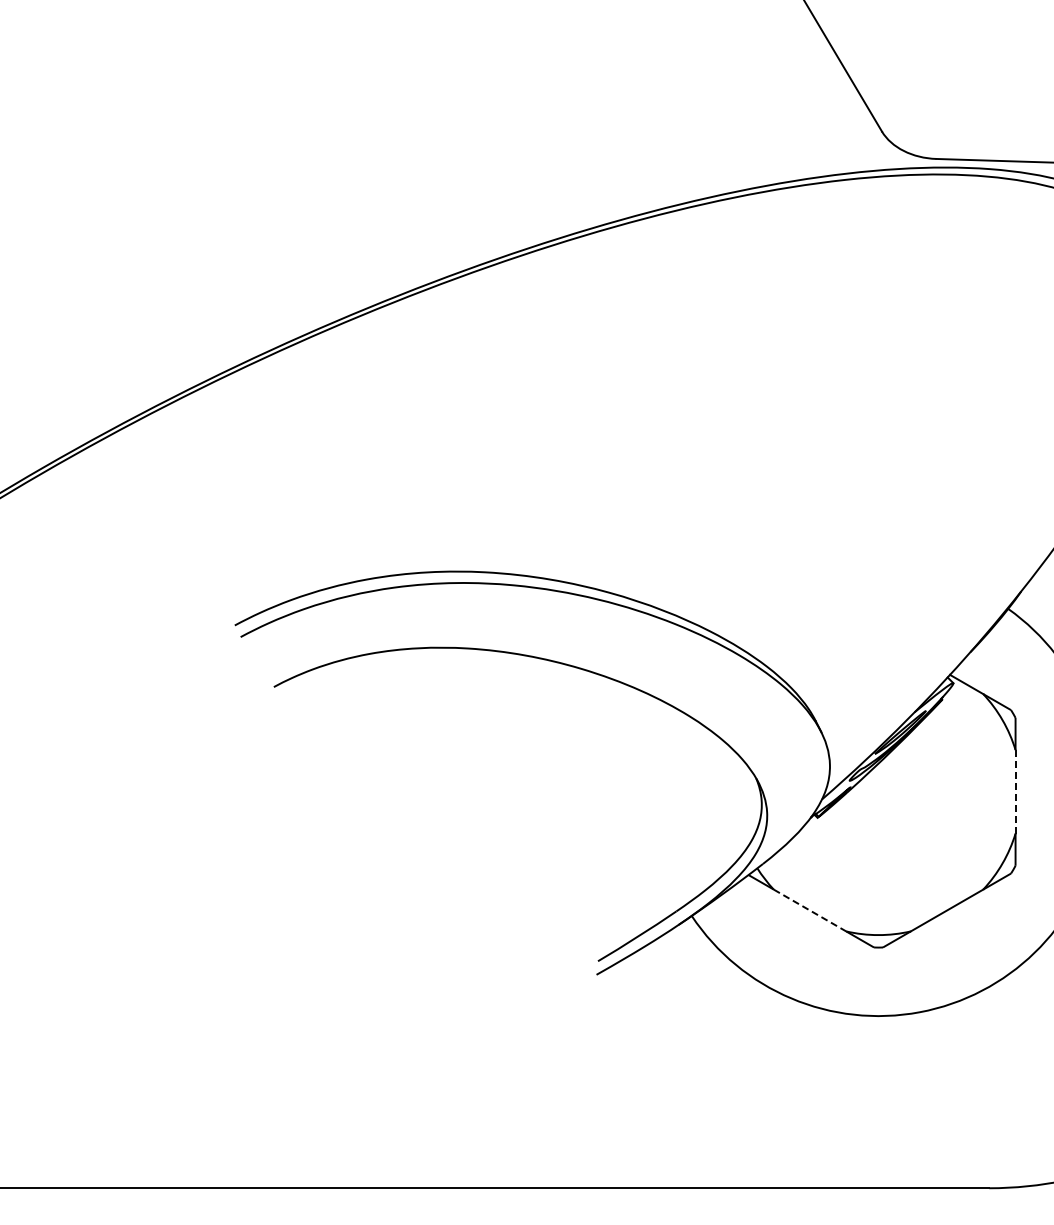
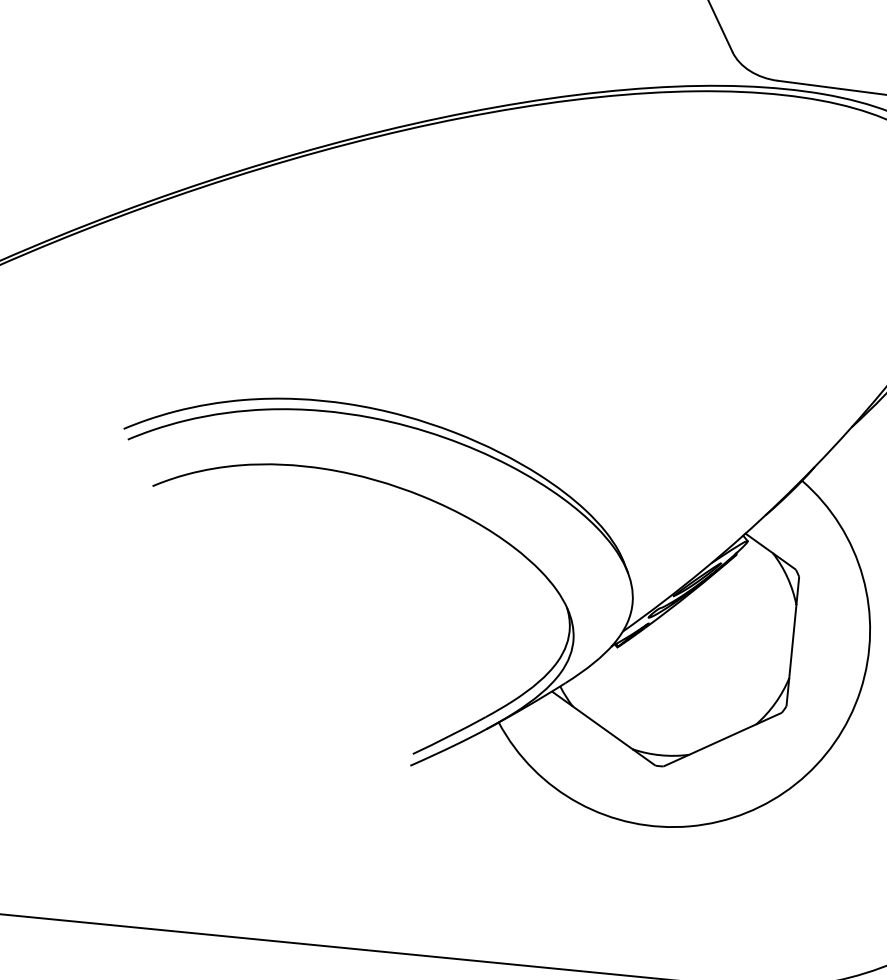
line: (1015, 791) -> (792, 641), dashed -> solid
line: (810, 910) -> (603, 727), dashed -> solid

